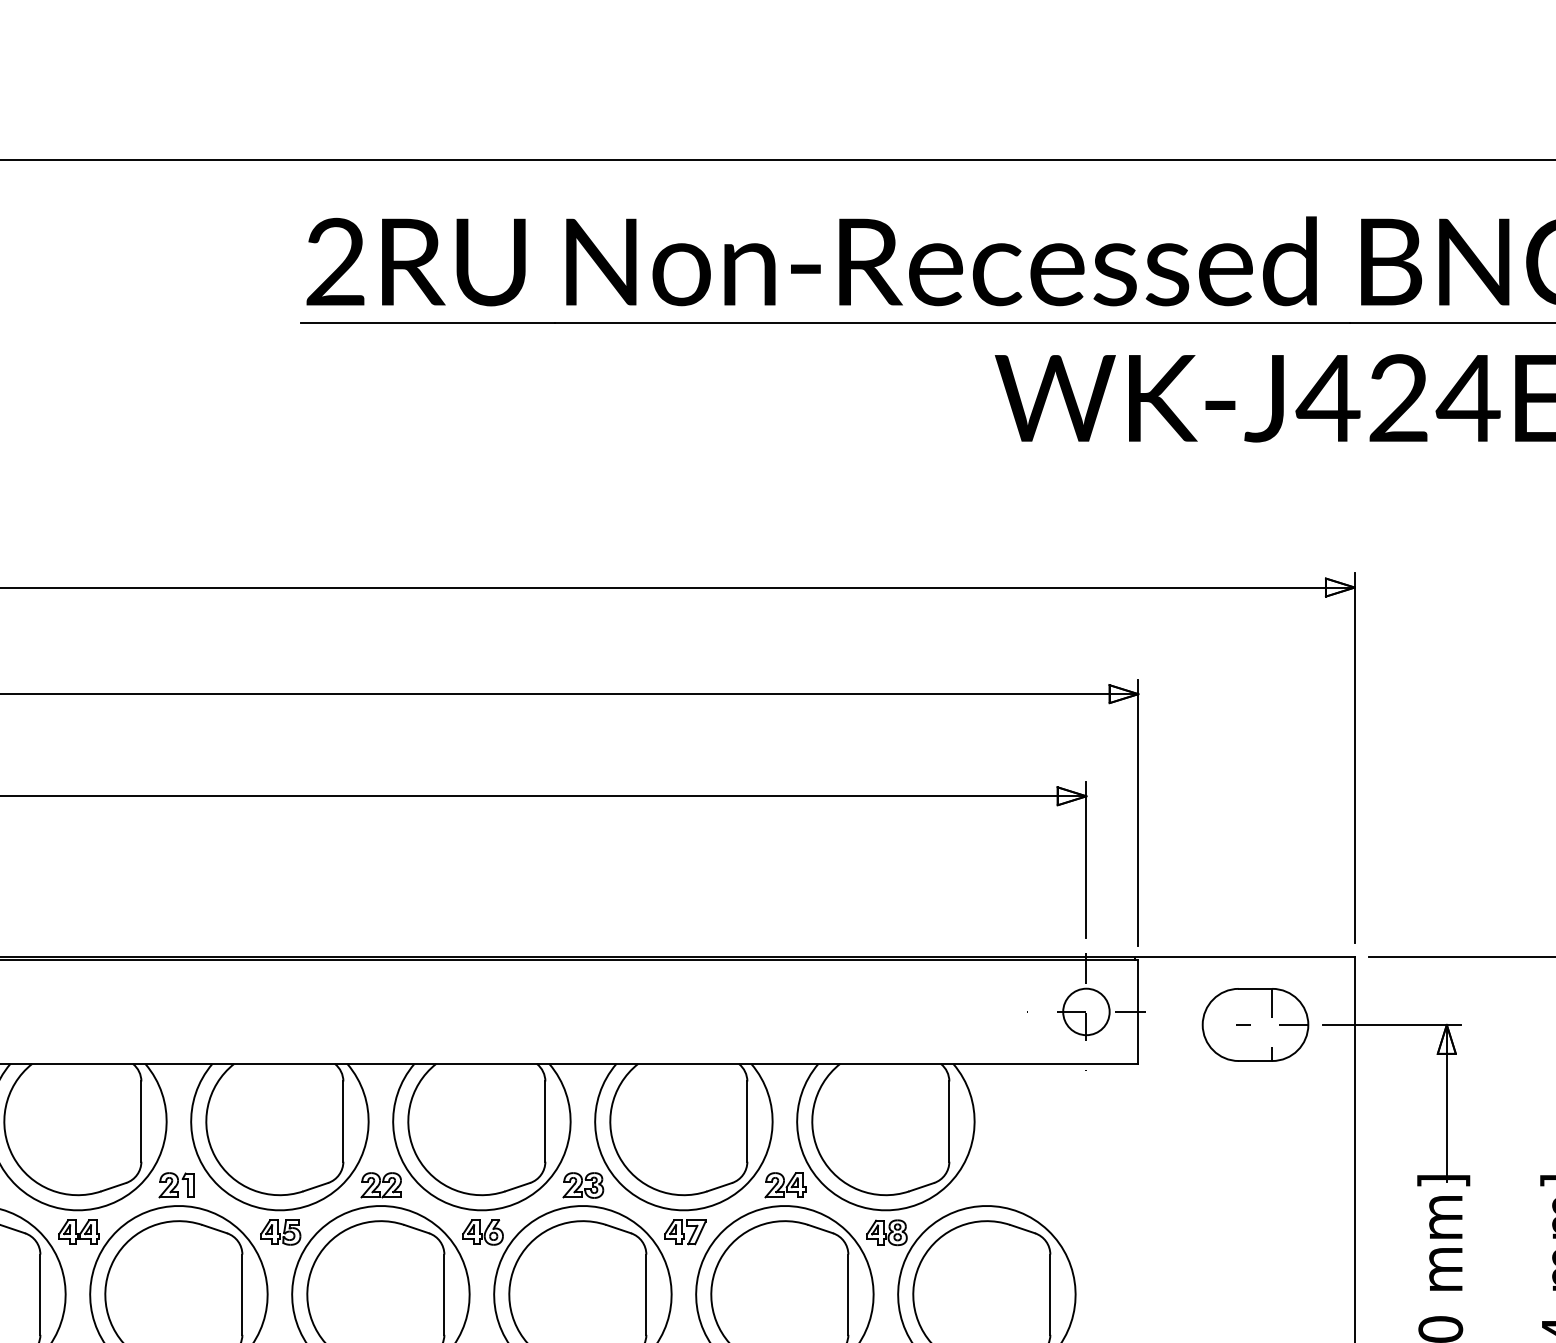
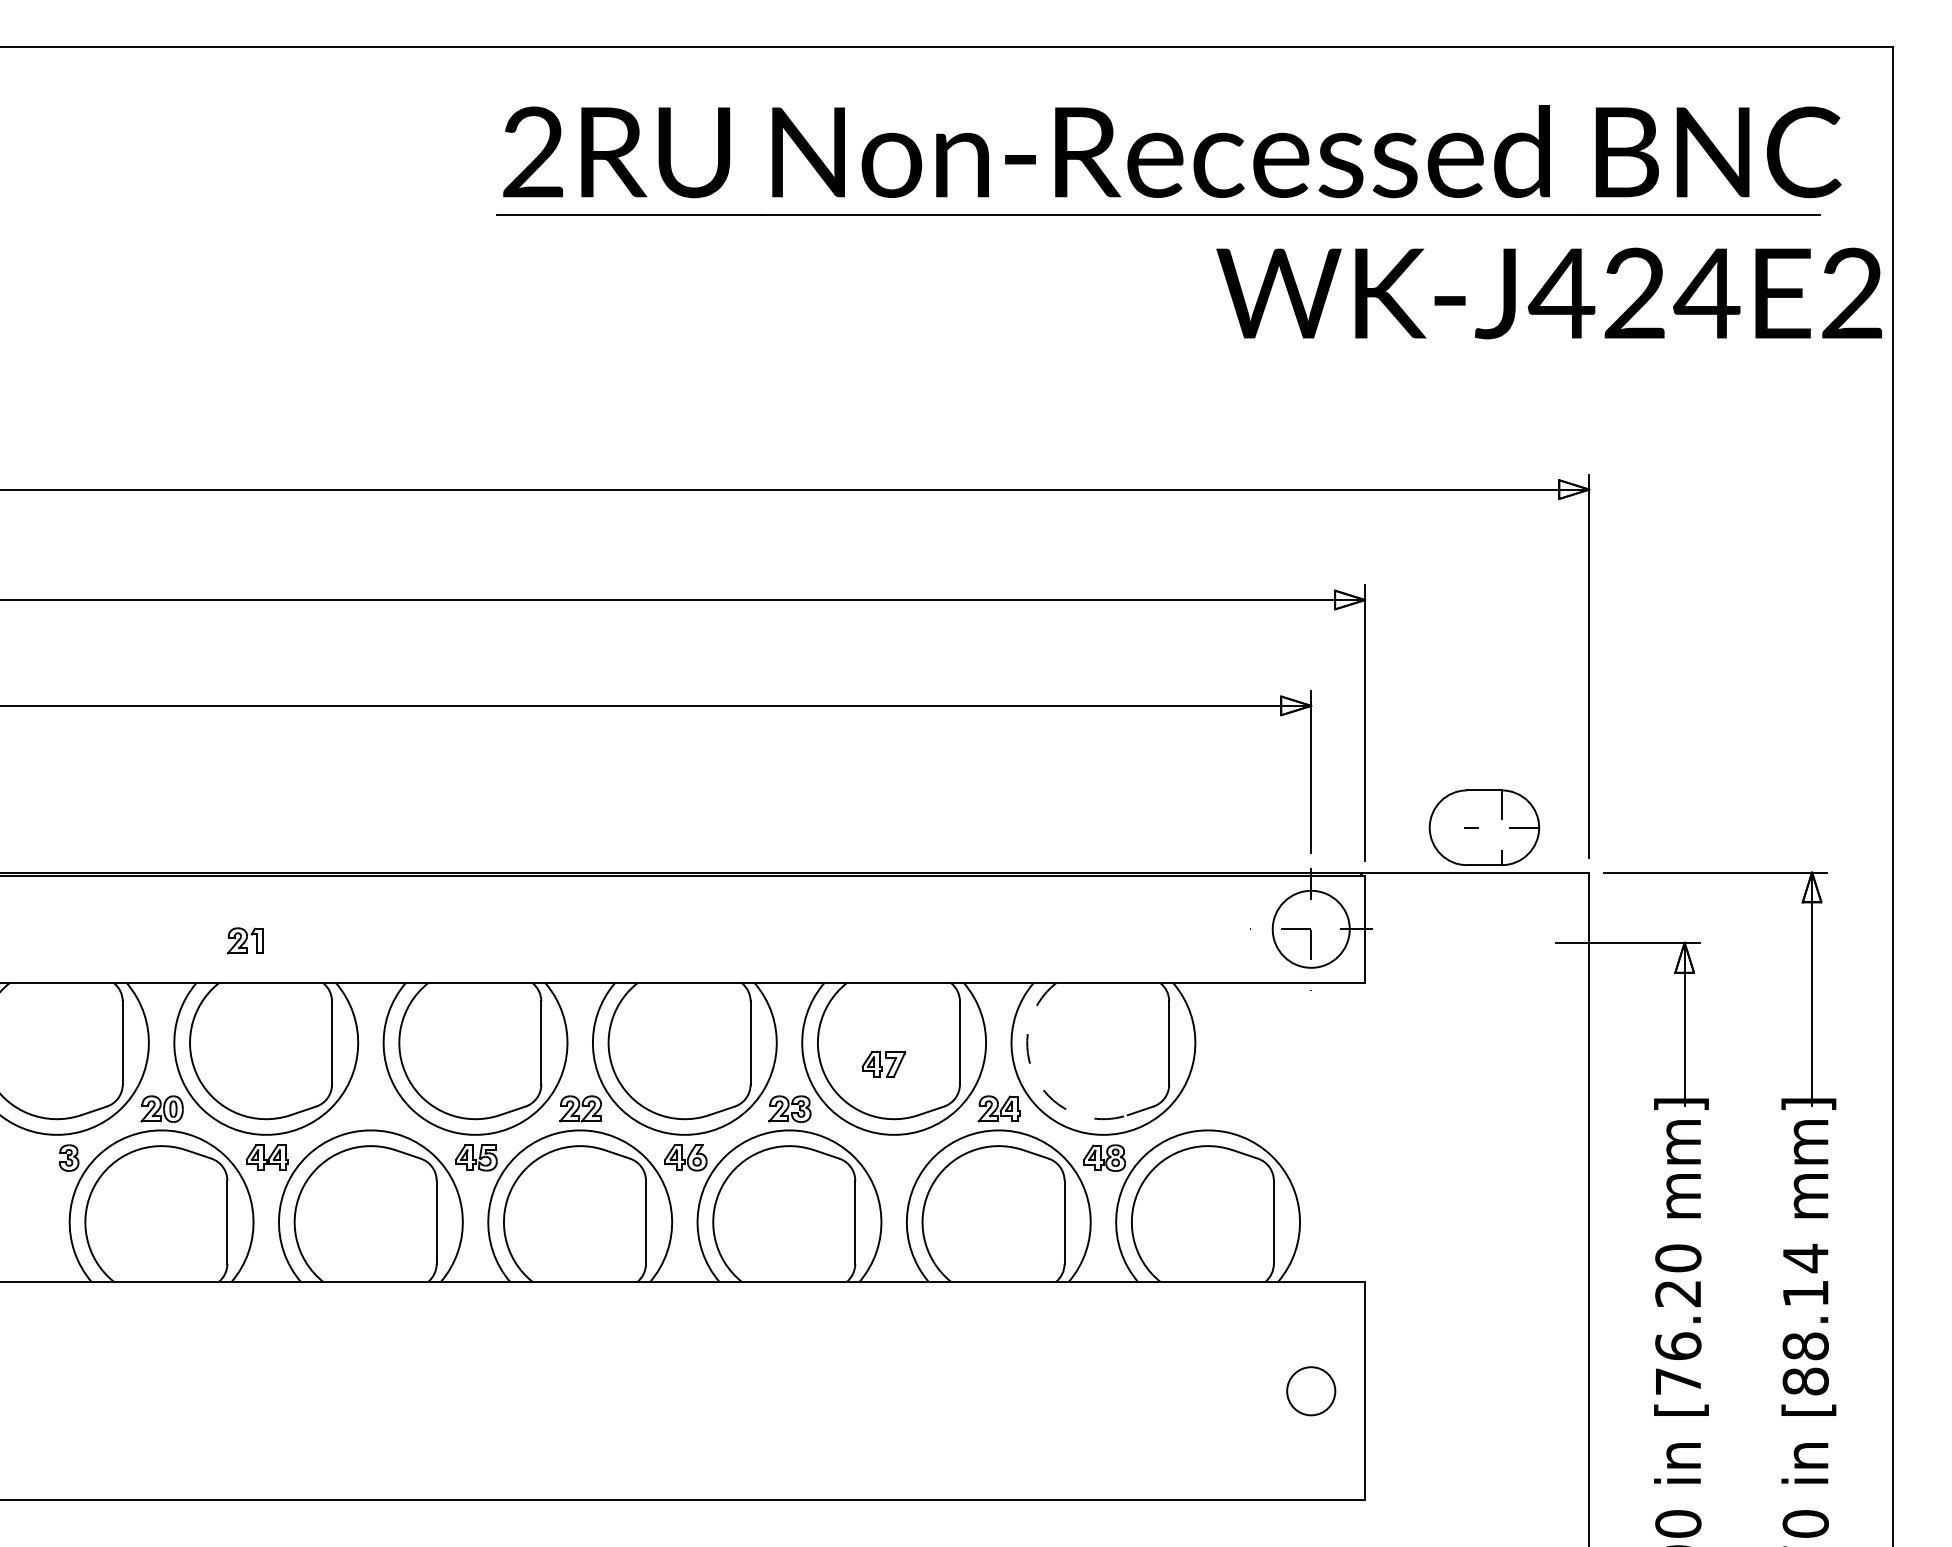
circle: (1086, 1012) -> (1311, 929), size x1.6
part: (1255, 1024) -> (1484, 827), moved
arc: (821, 1156) -> (1036, 1079), solid -> dashed
part: (175, 1184) -> (244, 940), moved
part: (685, 1232) -> (883, 1064), moved

